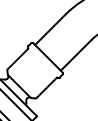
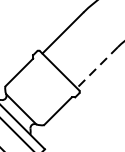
line: (76, 55) -> (97, 67), solid -> dashed

